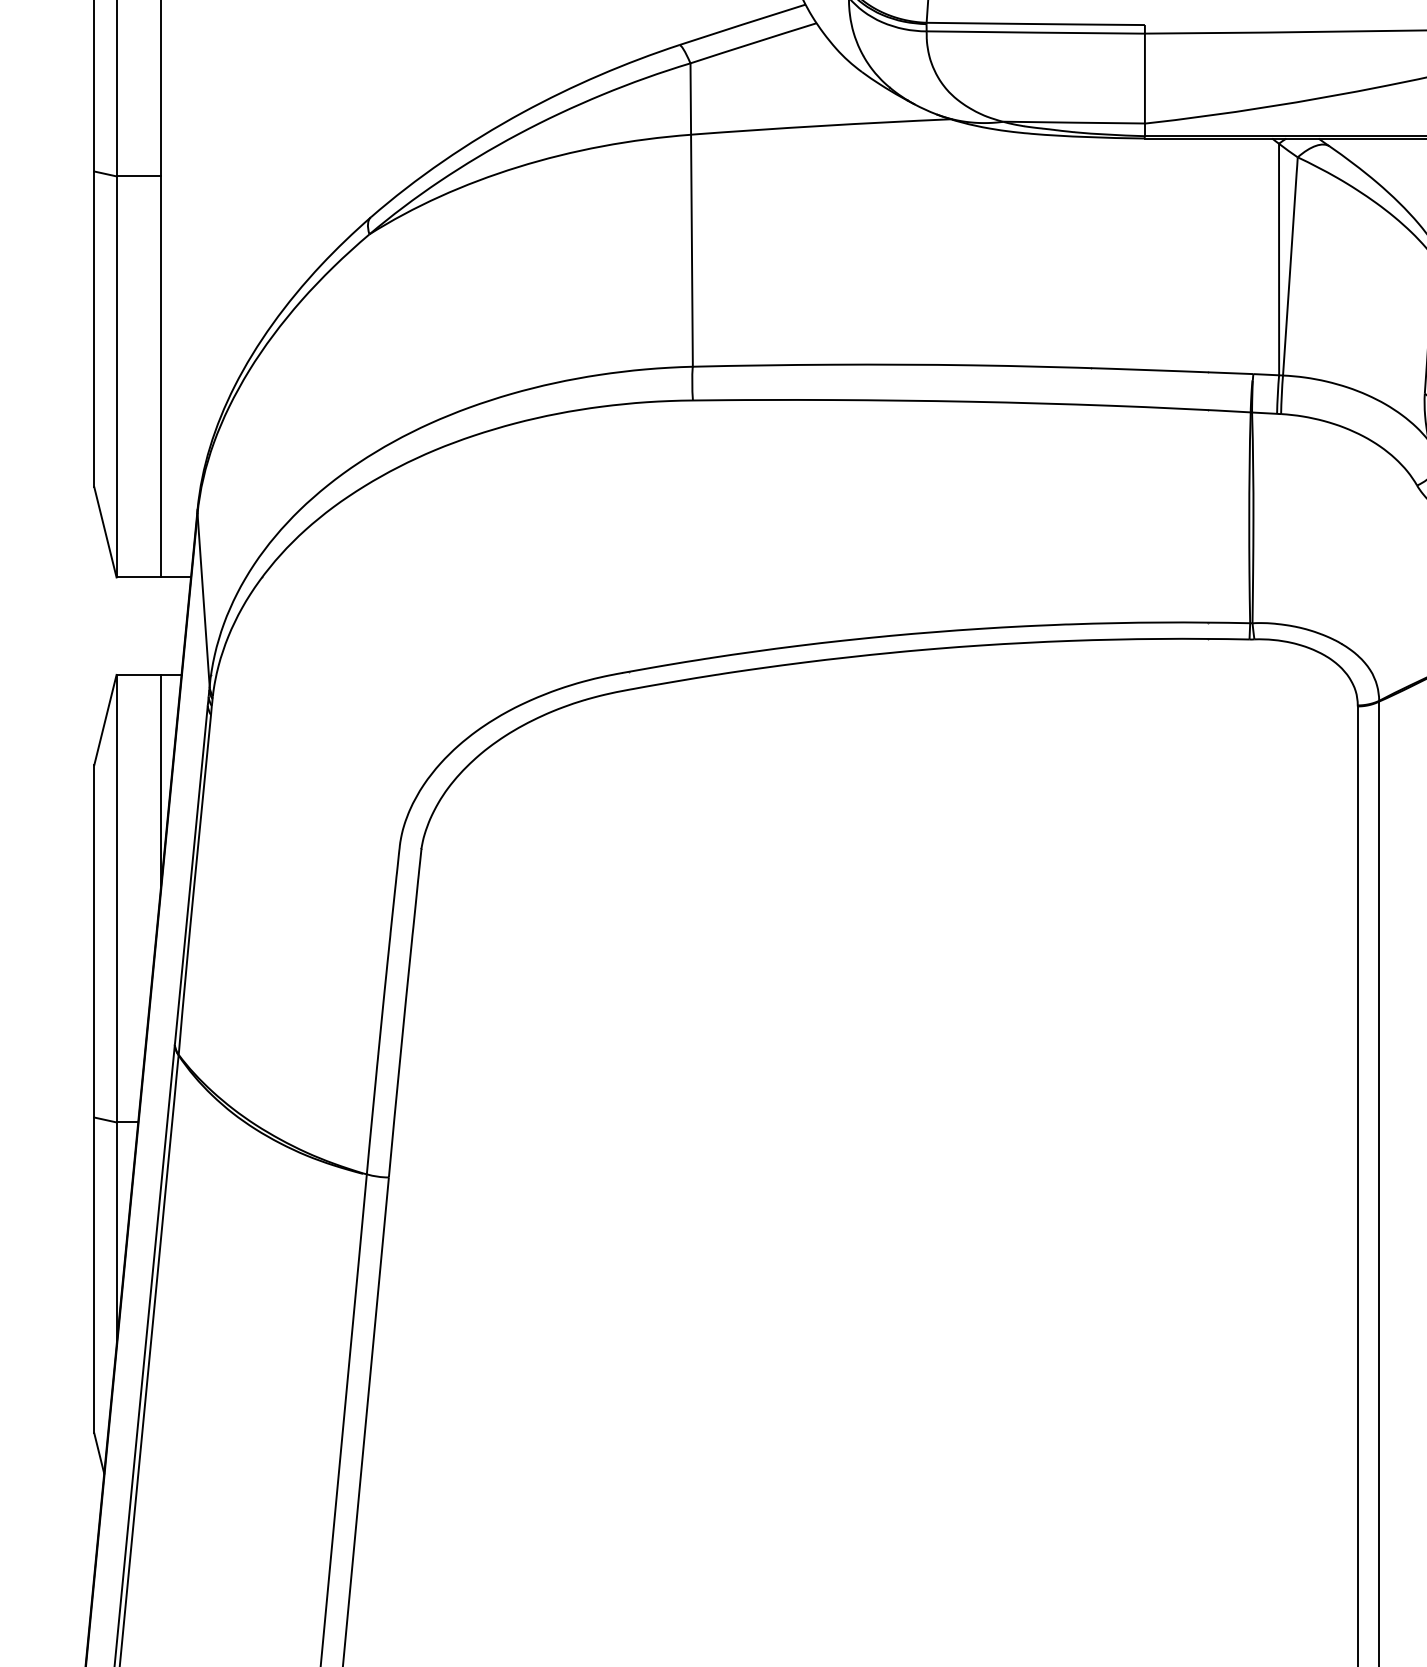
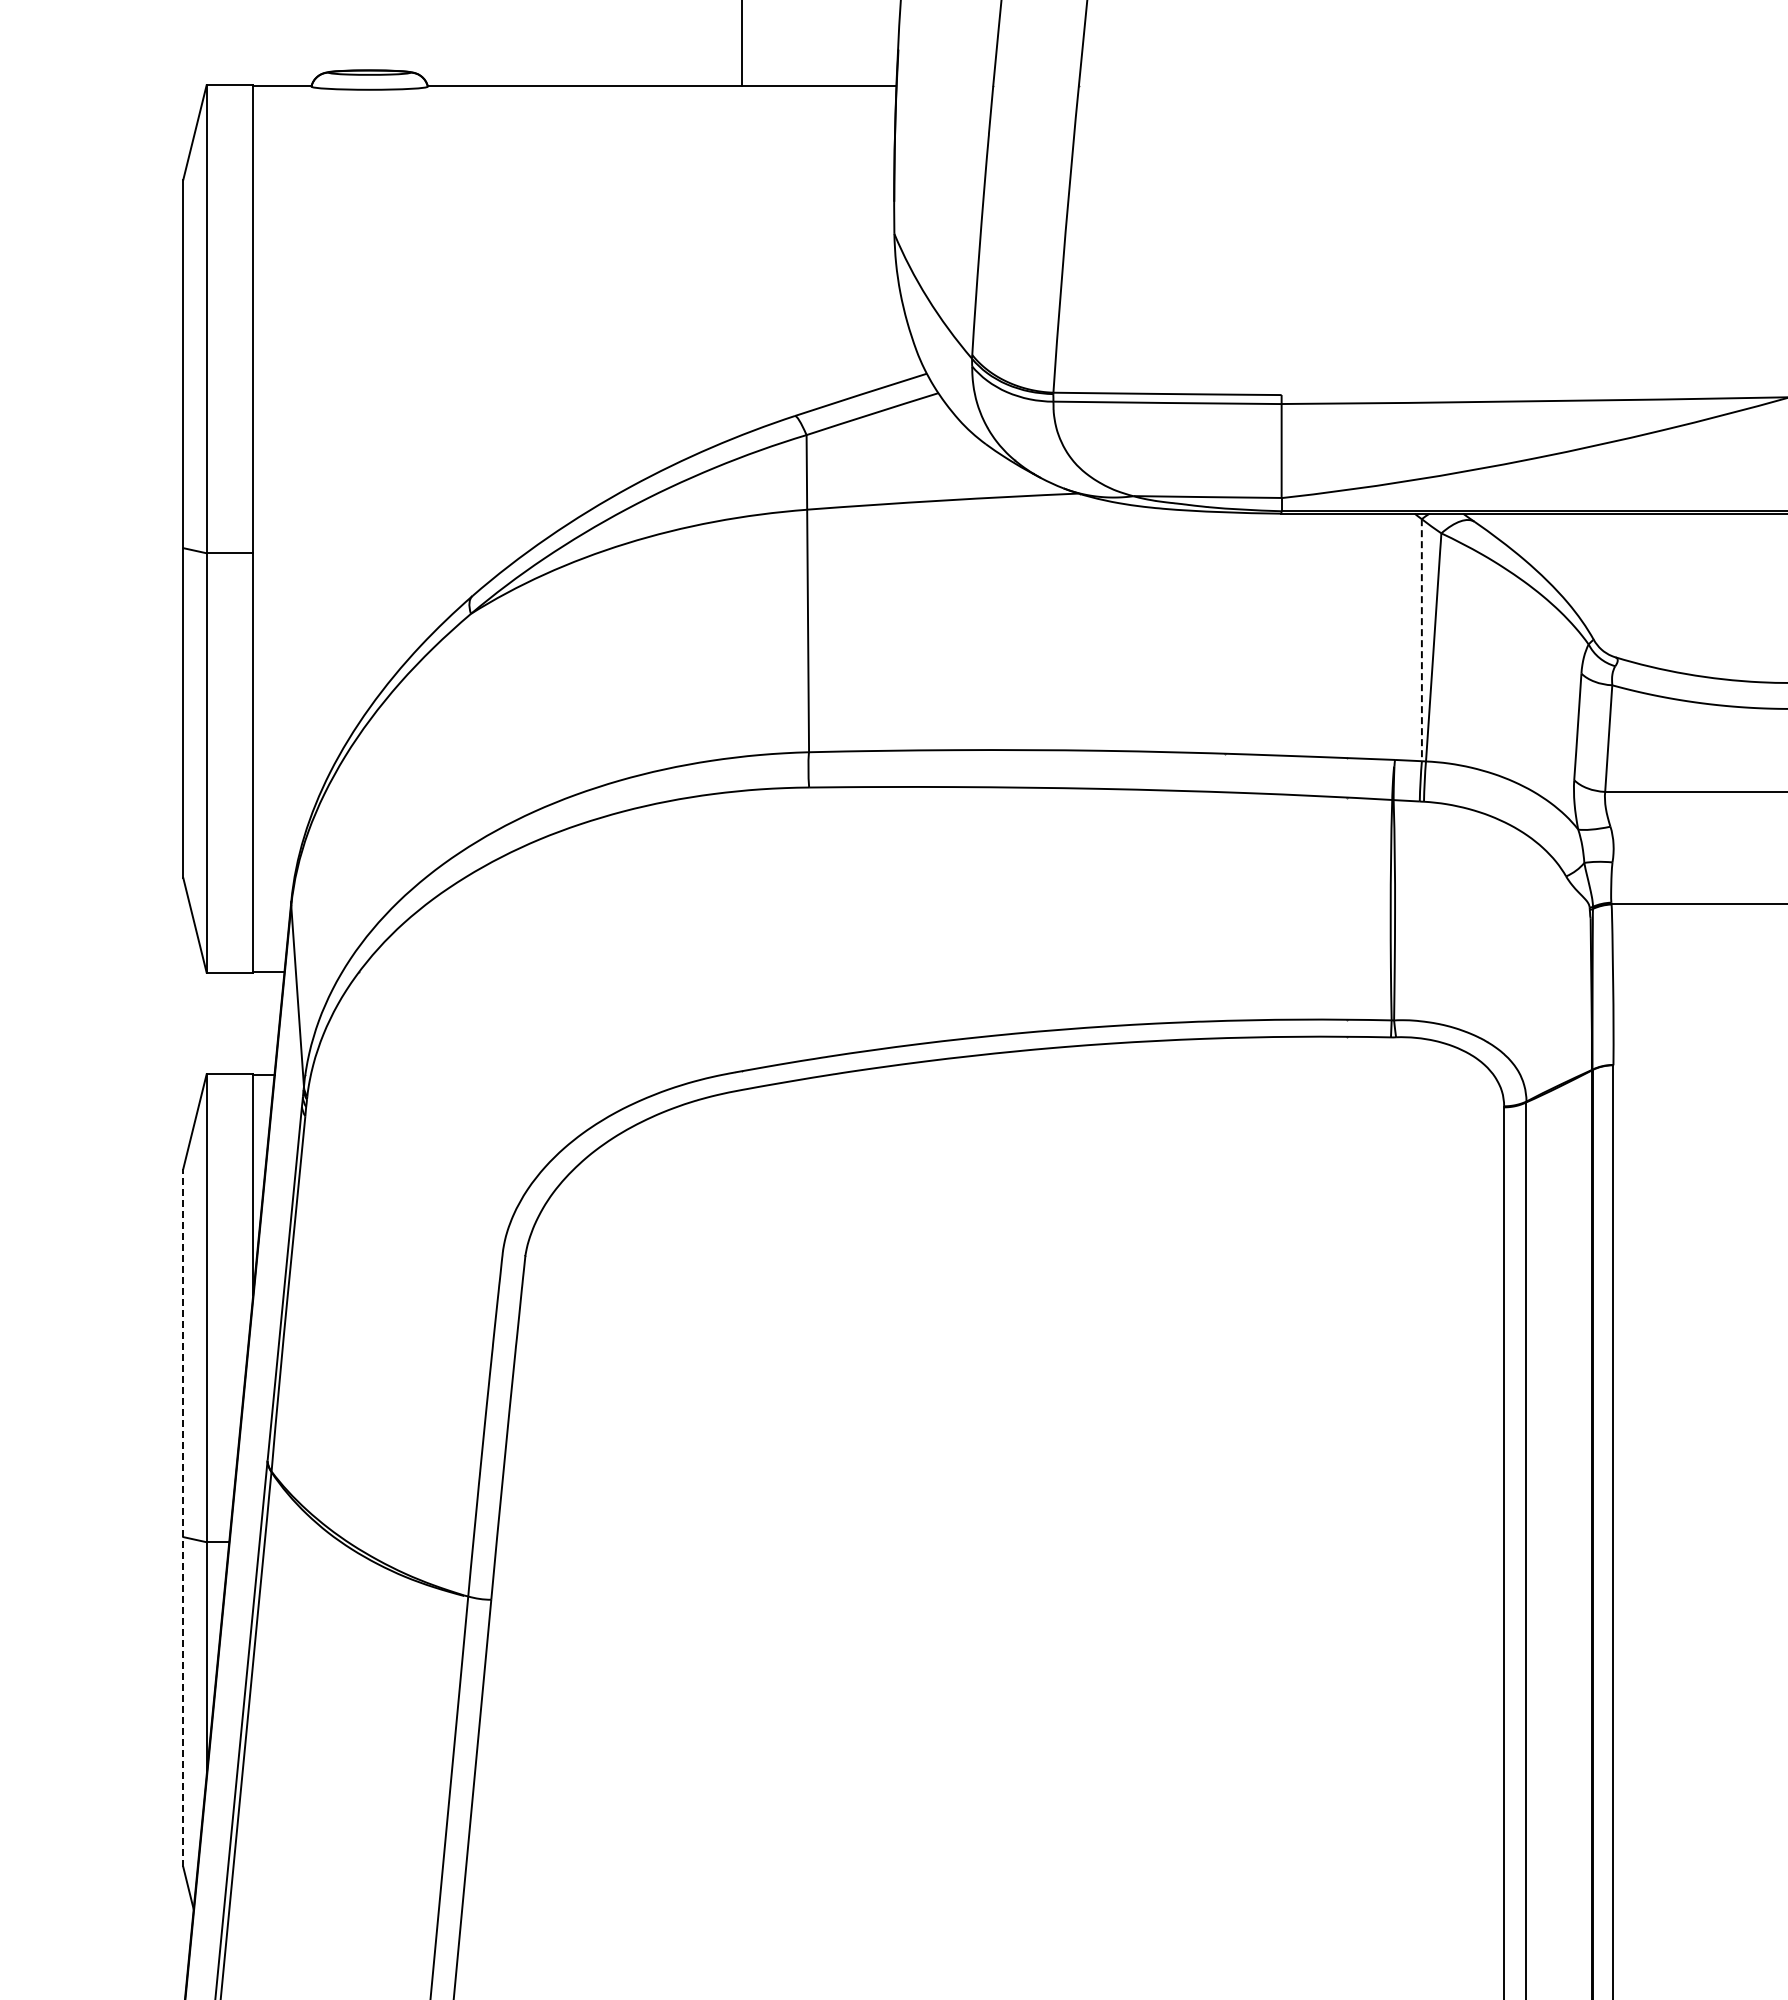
line: (1278, 259) -> (1421, 640), solid -> dashed
line: (94, 1098) -> (183, 1517), solid -> dashed

